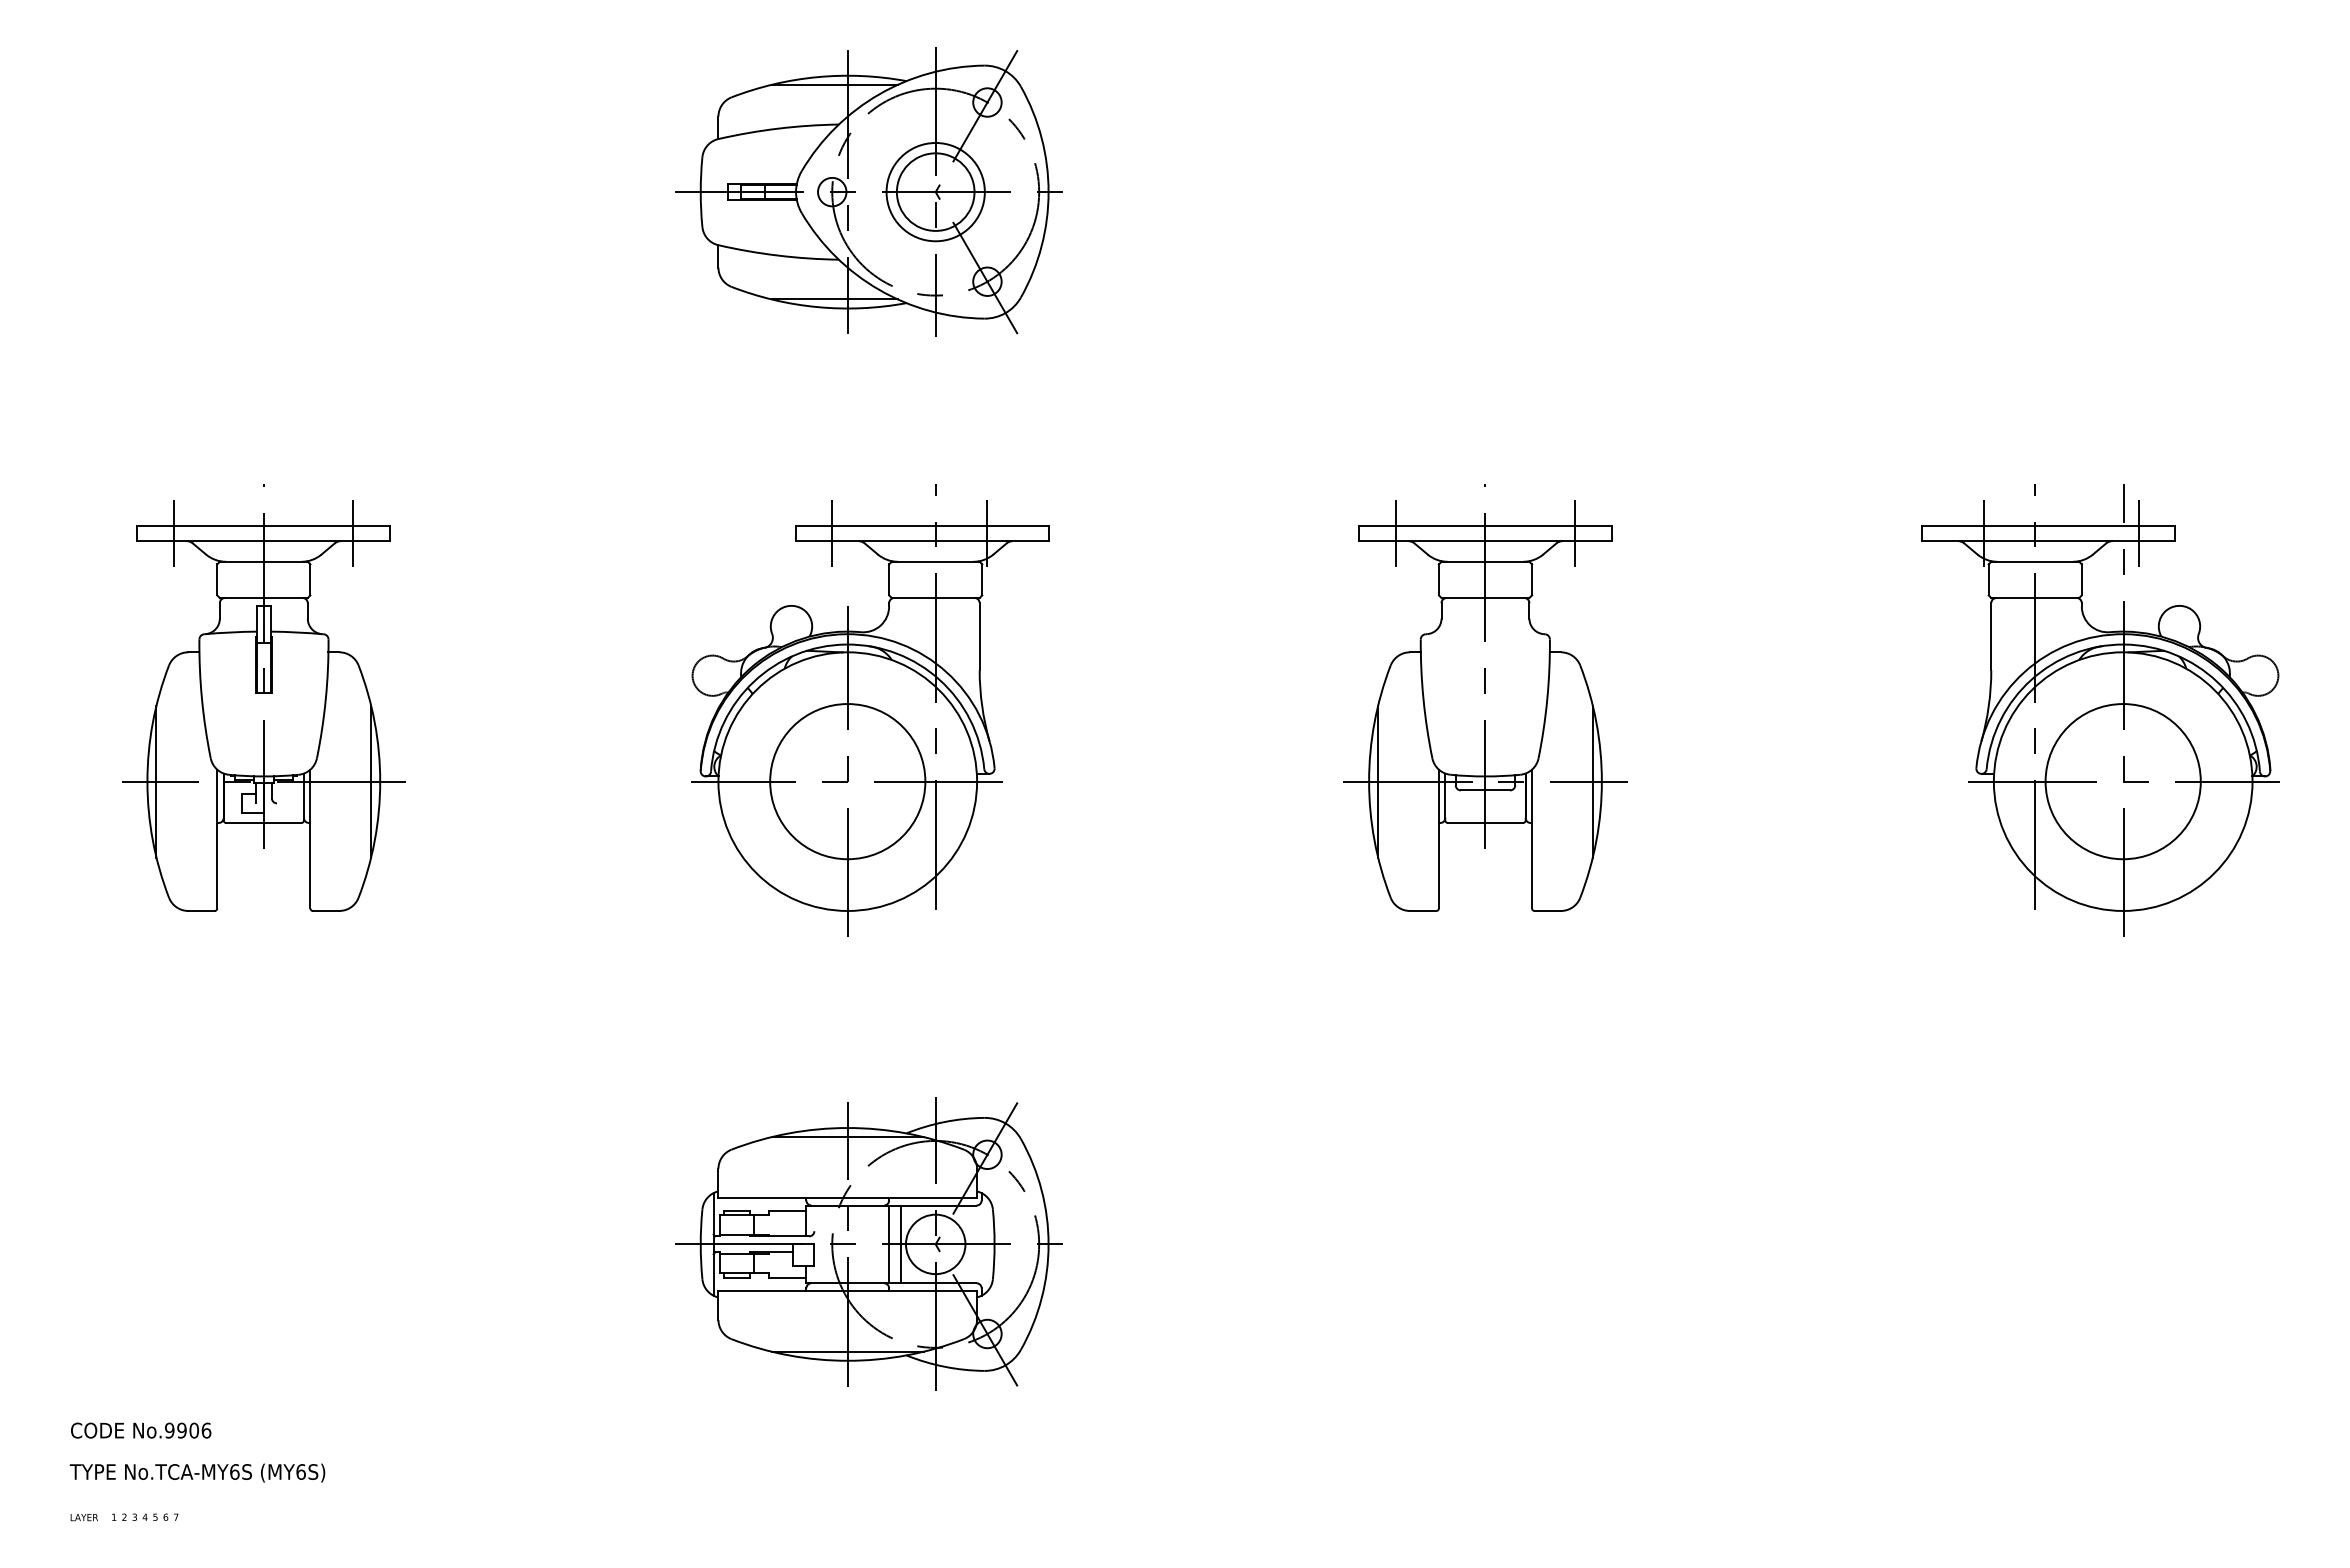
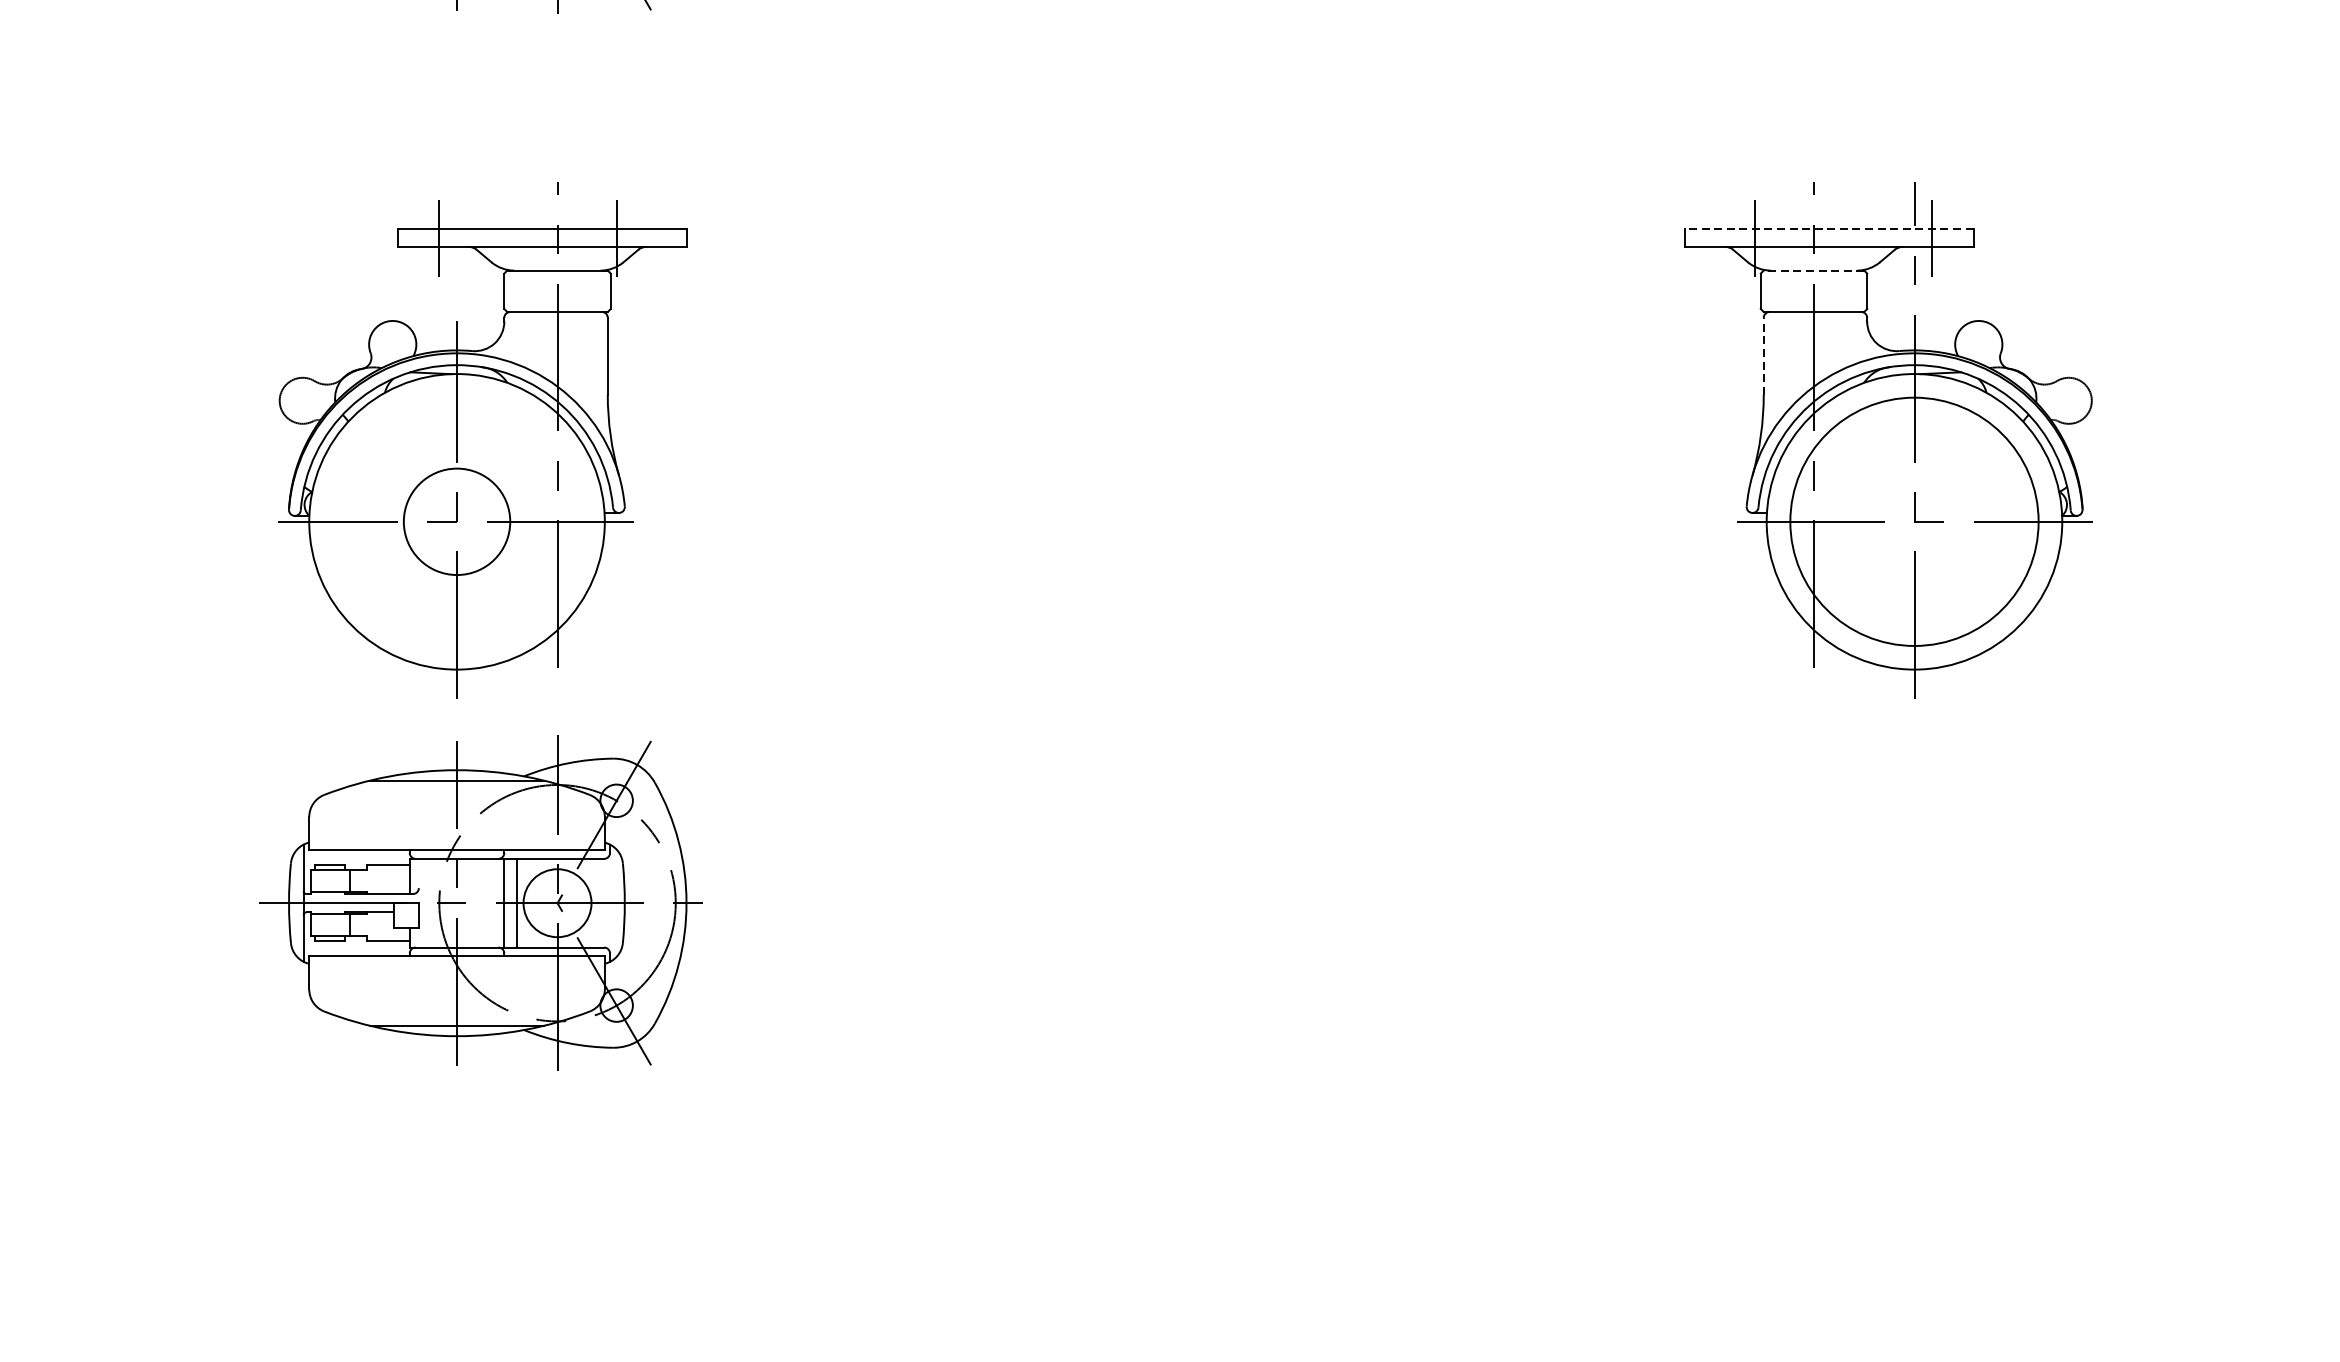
line: (2048, 525) -> (1829, 229), solid -> dashed
line: (2035, 561) -> (1814, 270), solid -> dashed
line: (1991, 636) -> (1763, 355), solid -> dashed
part: (1485, 697) -> (1185, 425), removed
circle: (847, 781) -> (456, 521), size x0.6
circle: (2122, 781) -> (1913, 521), size x1.4
part: (868, 1243) -> (480, 902), moved

